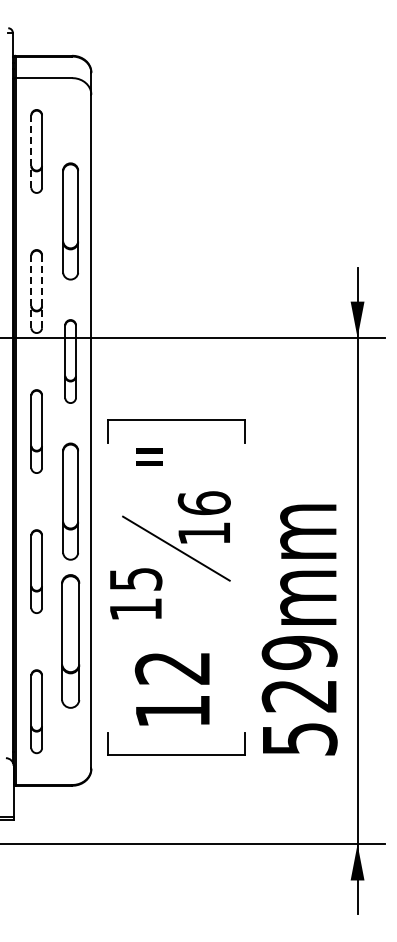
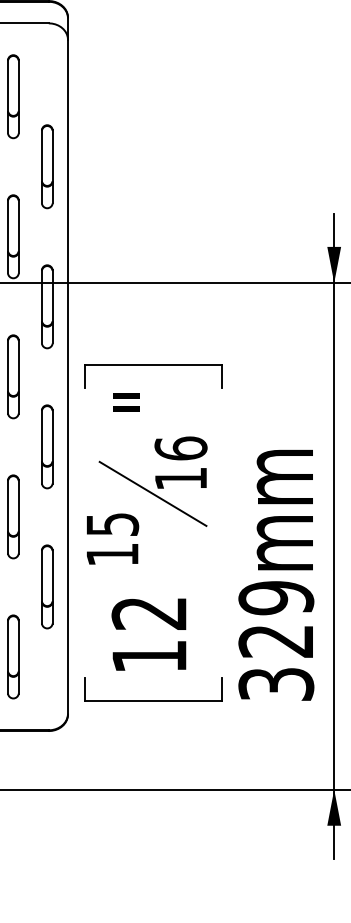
line: (31, 151) -> (8, 96), dashed -> solid
part: (70, 221) -> (47, 166), size x0.71
line: (31, 291) -> (8, 236), dashed -> solid
line: (42, 291) -> (19, 236), dashed -> solid
part: (70, 501) -> (47, 446), size x0.71
part: (70, 641) -> (47, 586), size x0.62
text: (299, 739) -> (276, 684), 529mm -> 329mm

